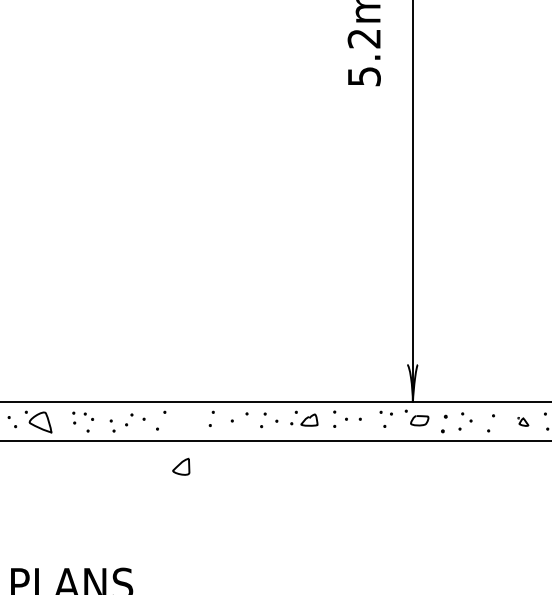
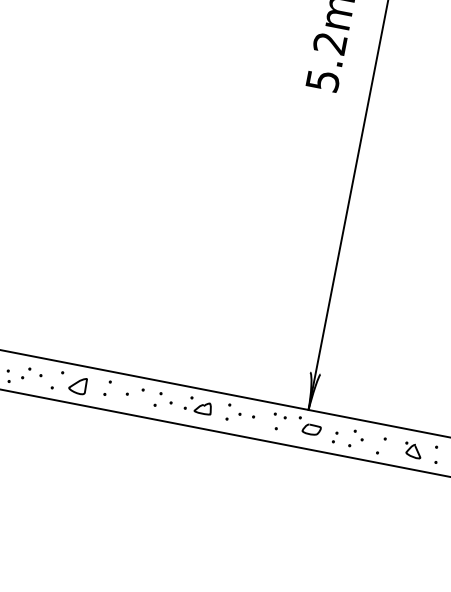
part: (523, 421) -> (413, 450), size x1.67
part: (443, 423) -> (334, 437), size x0.62
curve: (181, 464) -> (78, 383), moved

